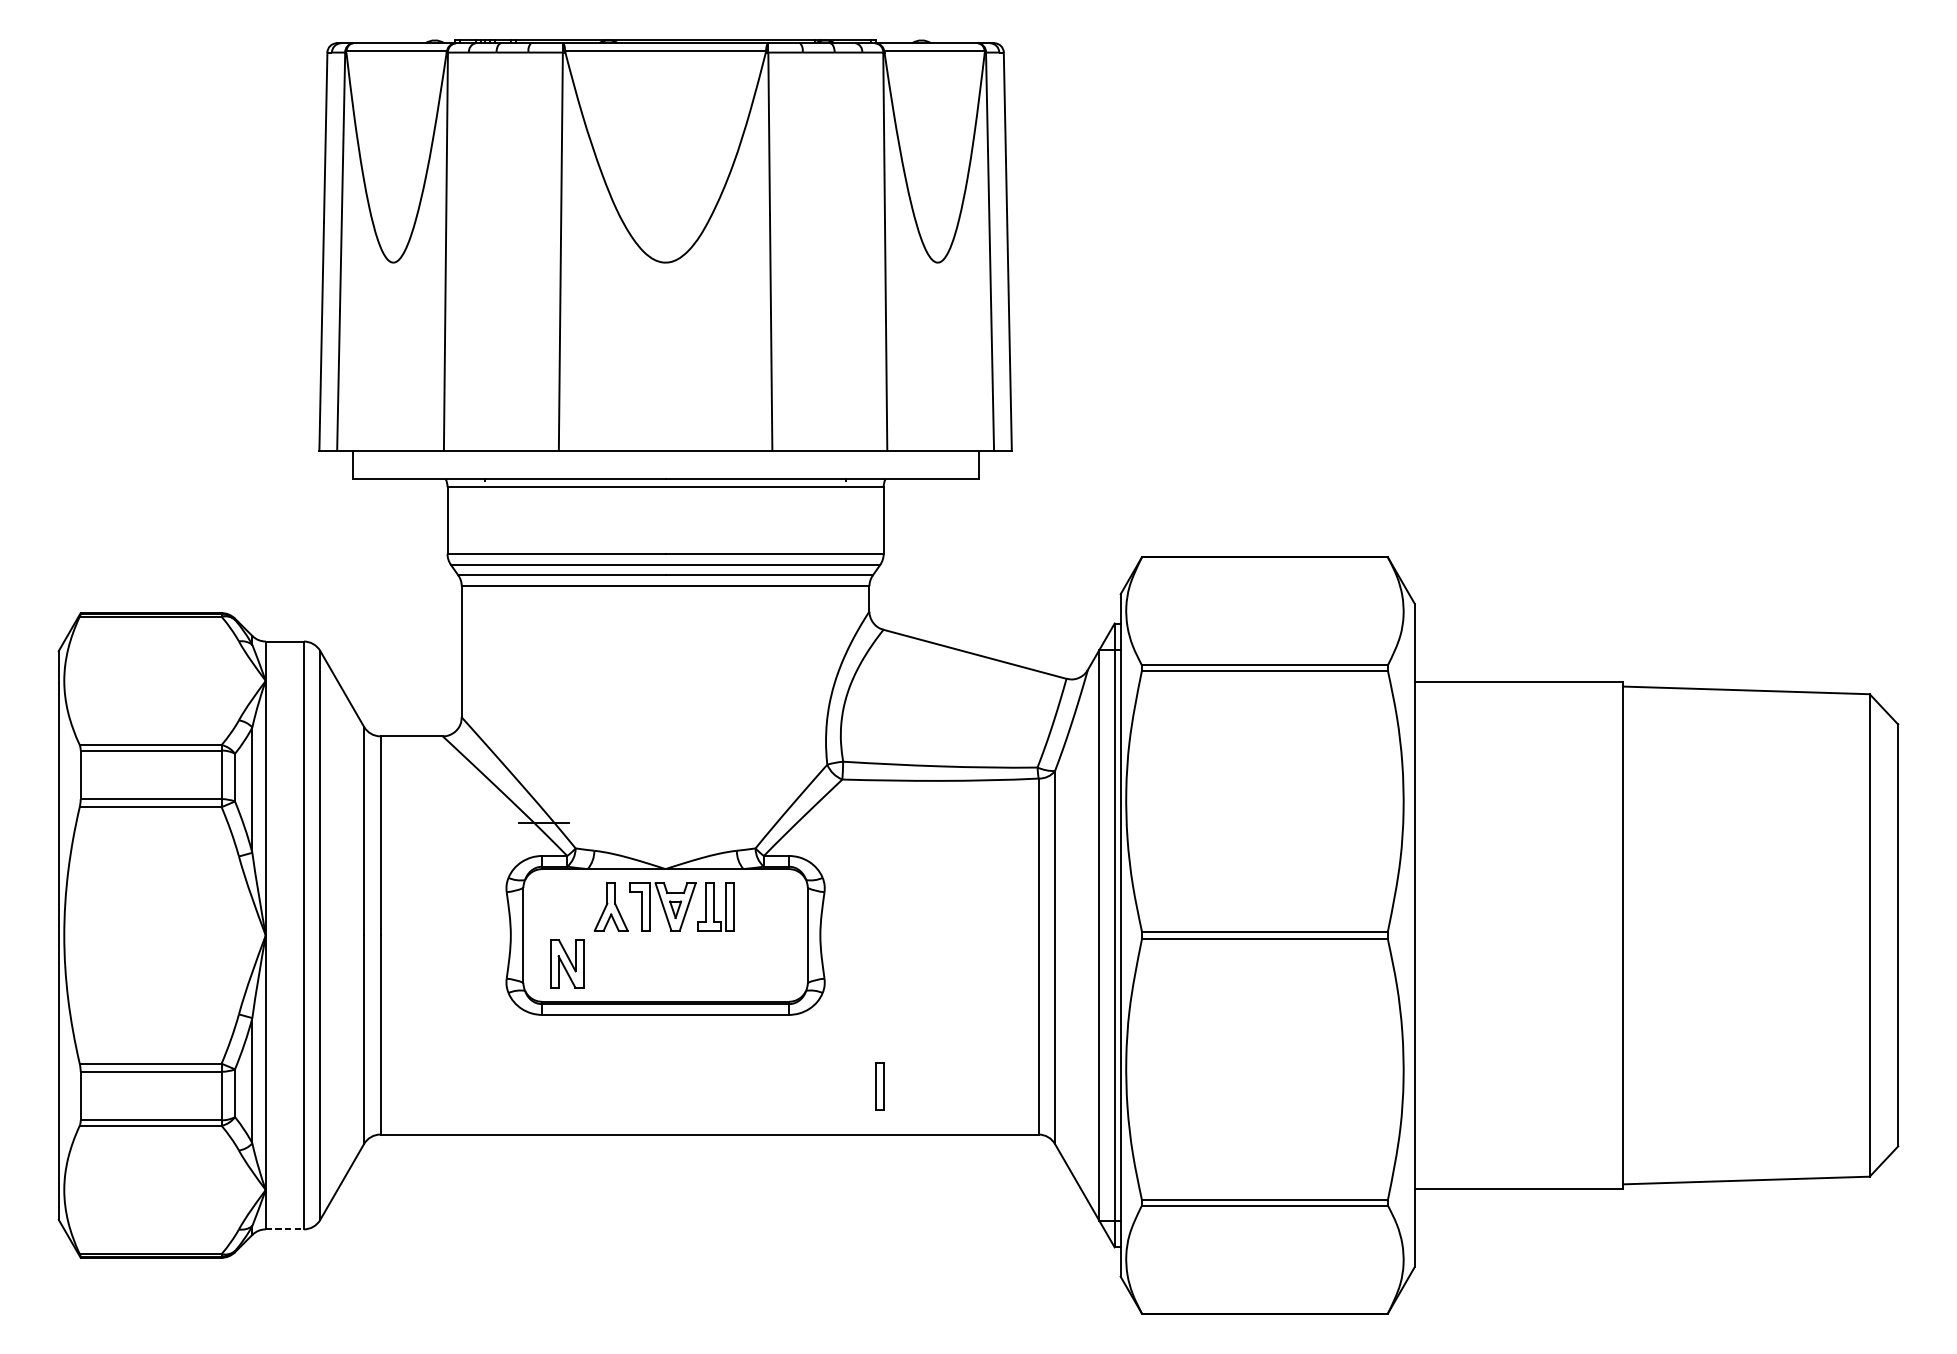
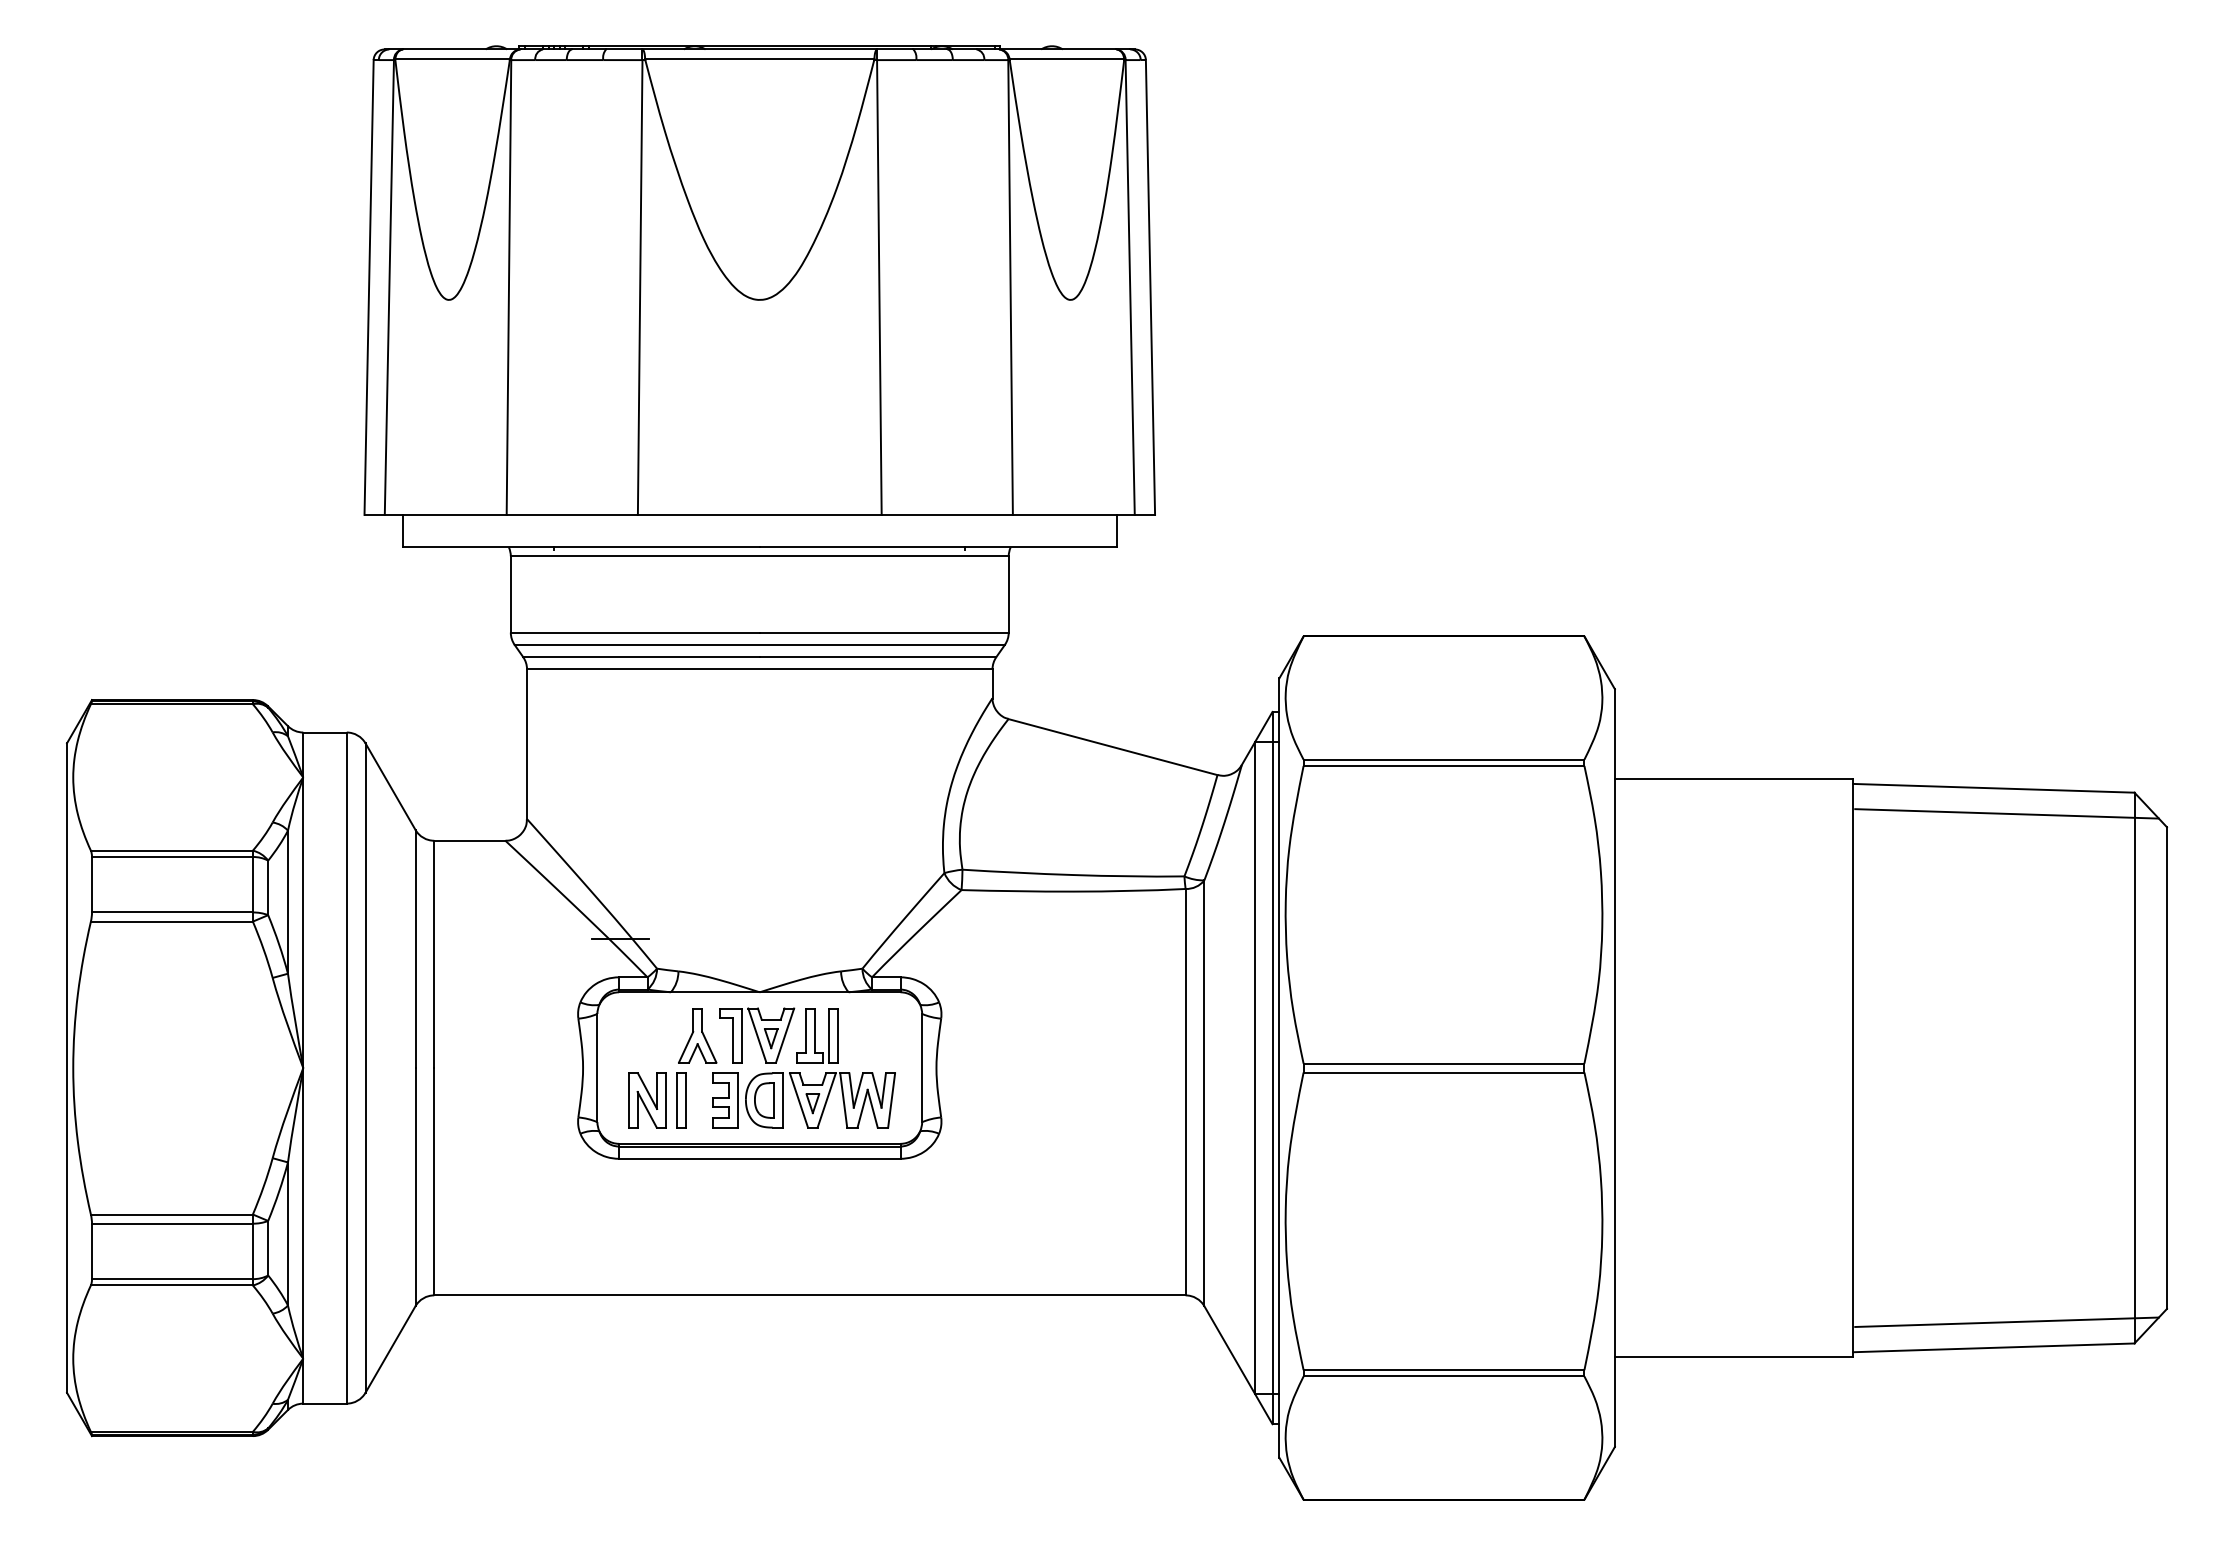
line: (1757, 712) -> (2006, 813), added
part: (703, 963) -> (803, 1100), added
part: (879, 1086) -> (681, 1100), moved
line: (1757, 1157) -> (2006, 1321), added
line: (285, 1229) -> (325, 1403), dashed -> solid

